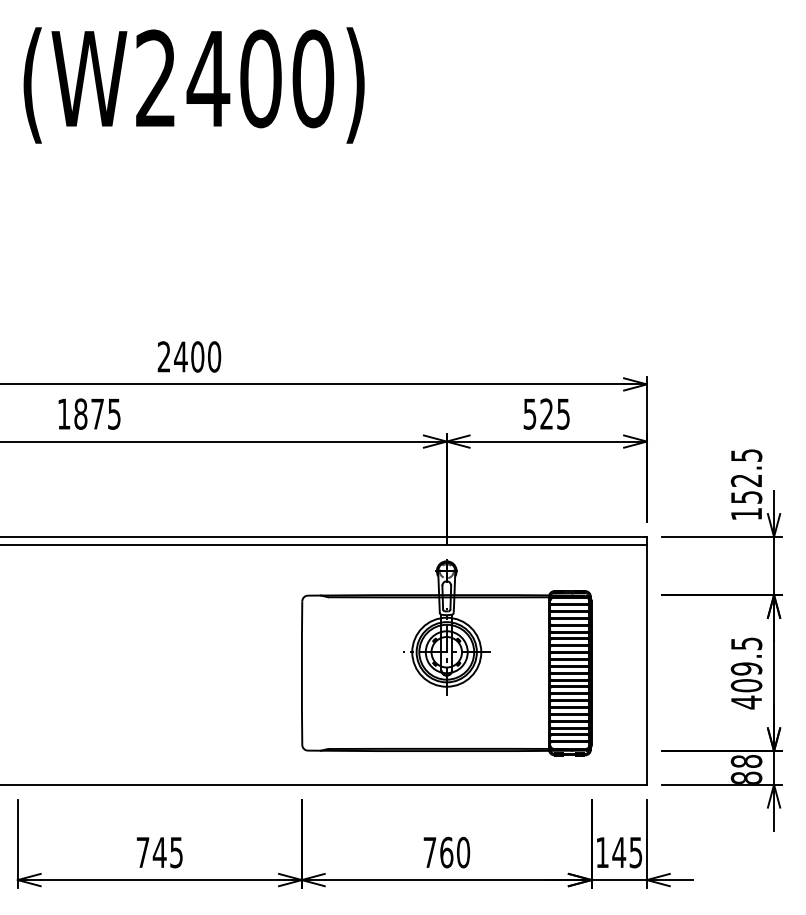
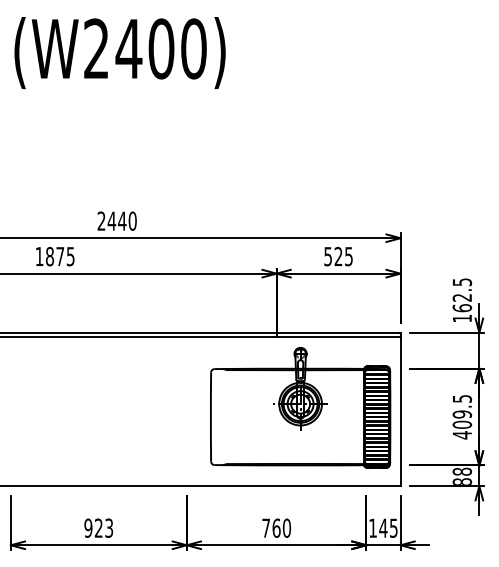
text: (197, 355) -> (122, 220), 2400 -> 2440
text: (746, 497) -> (462, 308), 152.5 -> 162.5
part: (446, 657) -> (300, 407), moved
text: (159, 851) -> (98, 527), 745 -> 923

